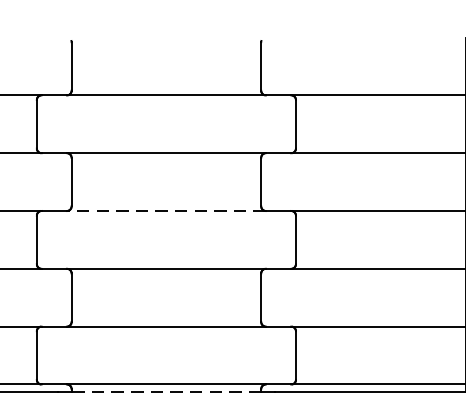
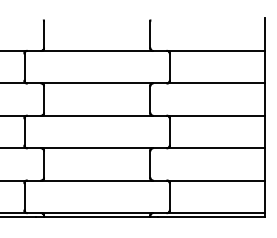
line: (167, 210) -> (97, 115), dashed -> solid
line: (165, 392) -> (96, 217), dashed -> solid

